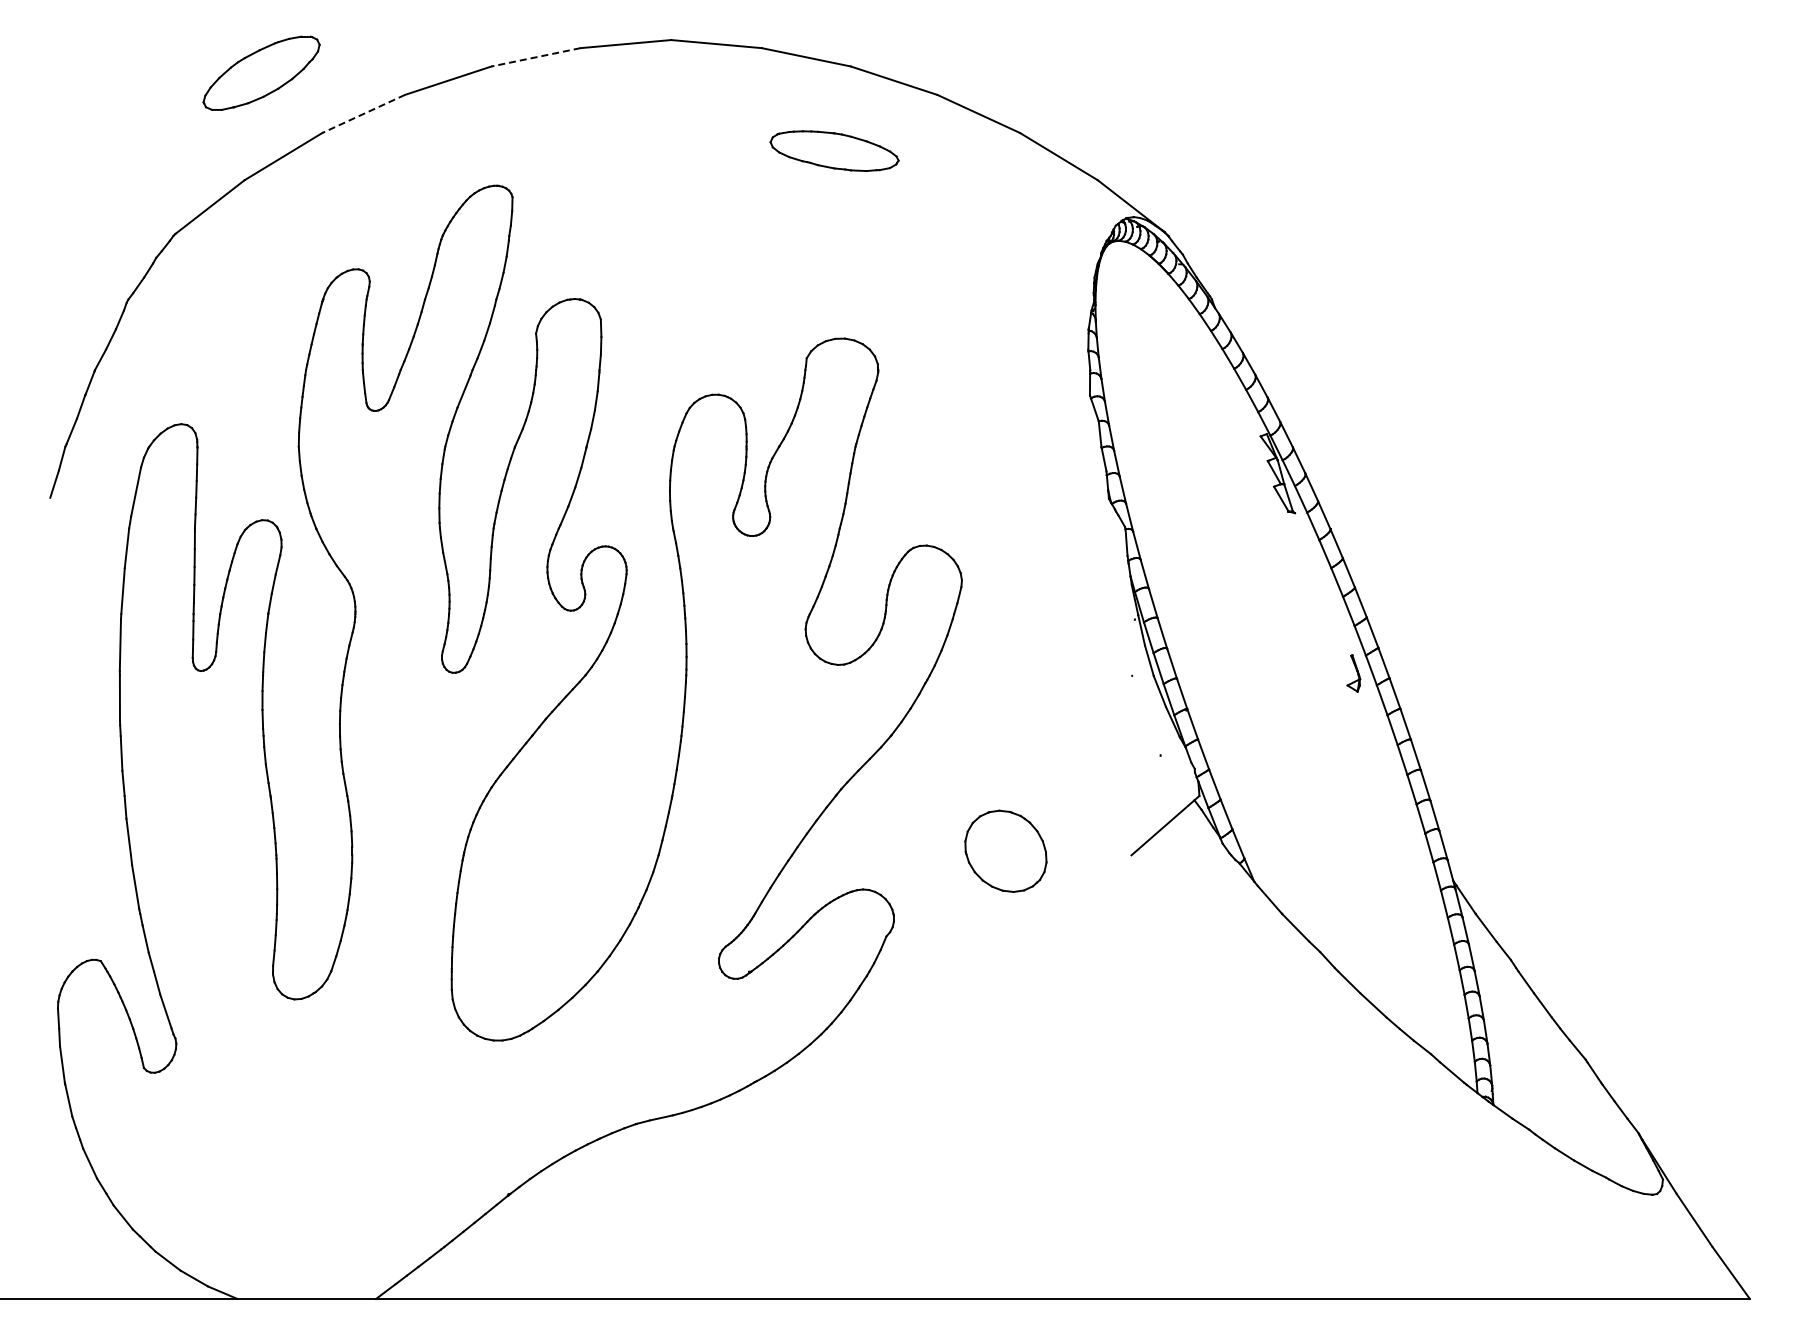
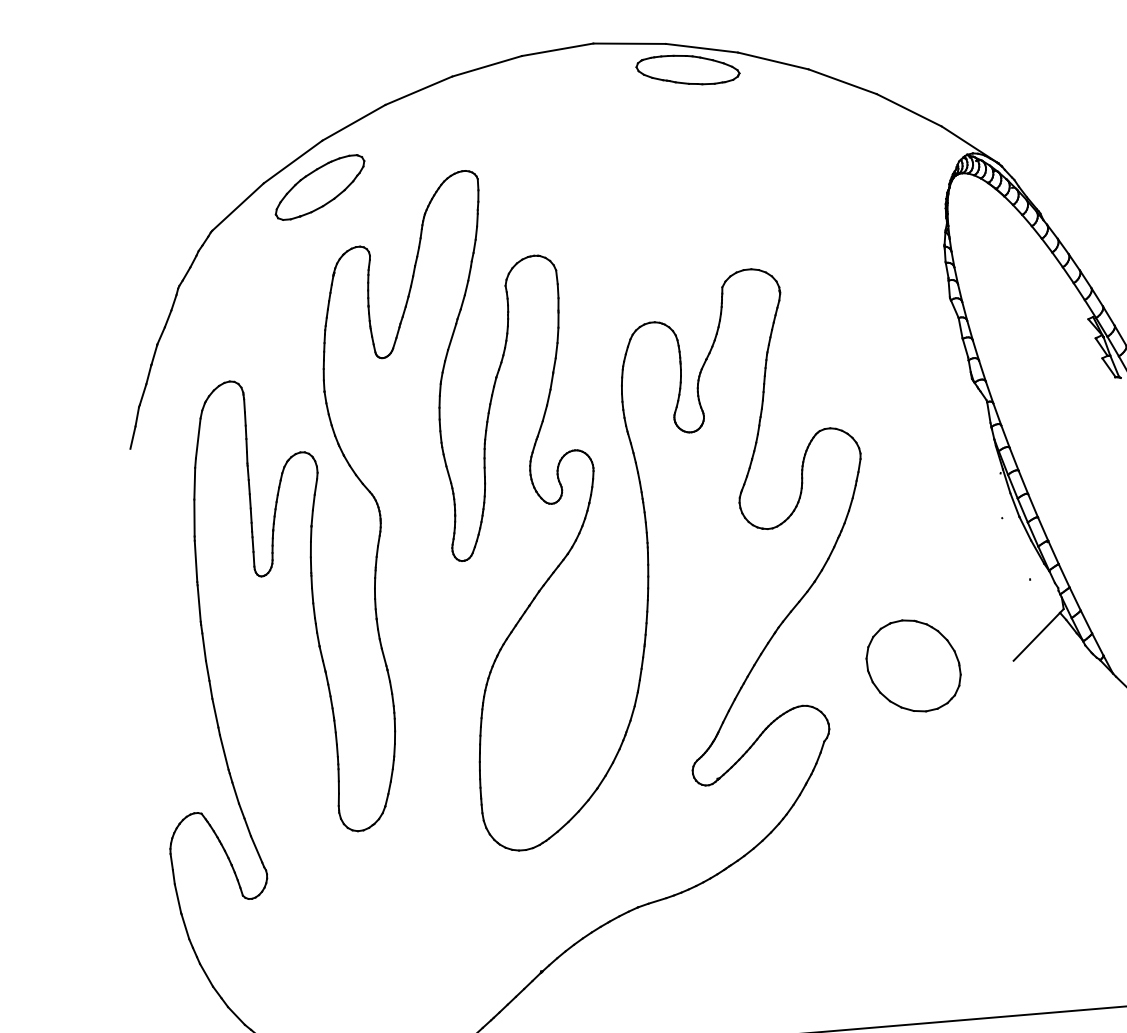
line: (535, 57) -> (486, 66), dashed -> solid
part: (261, 72) -> (319, 186), moved
line: (363, 114) -> (353, 123), dashed -> solid
part: (834, 150) -> (687, 69), moved
part: (1005, 851) -> (913, 666), size x1.43

